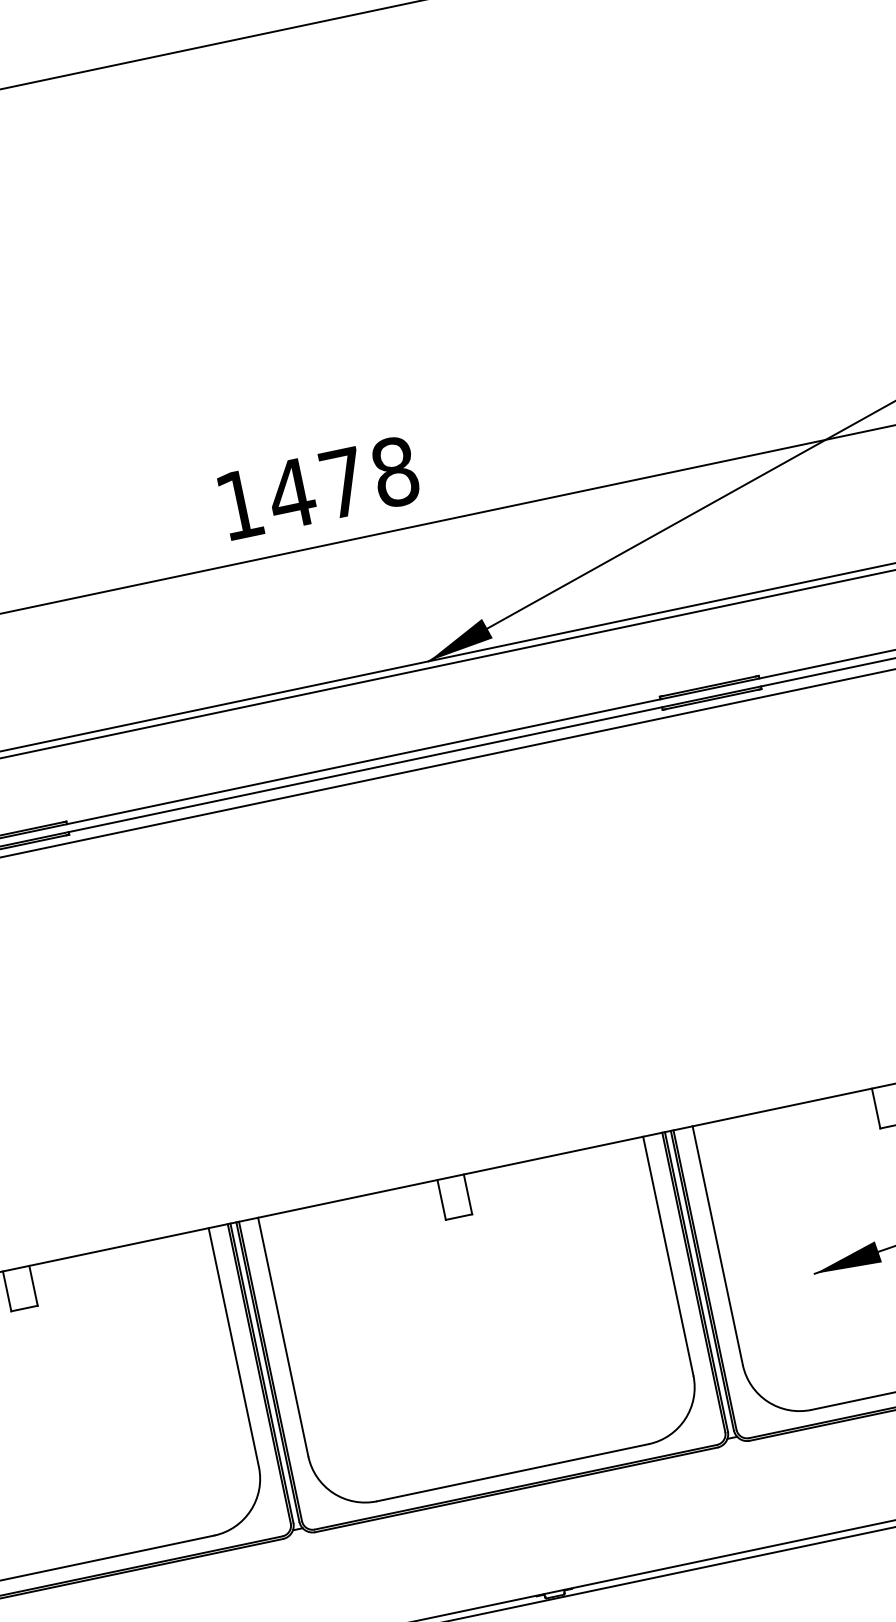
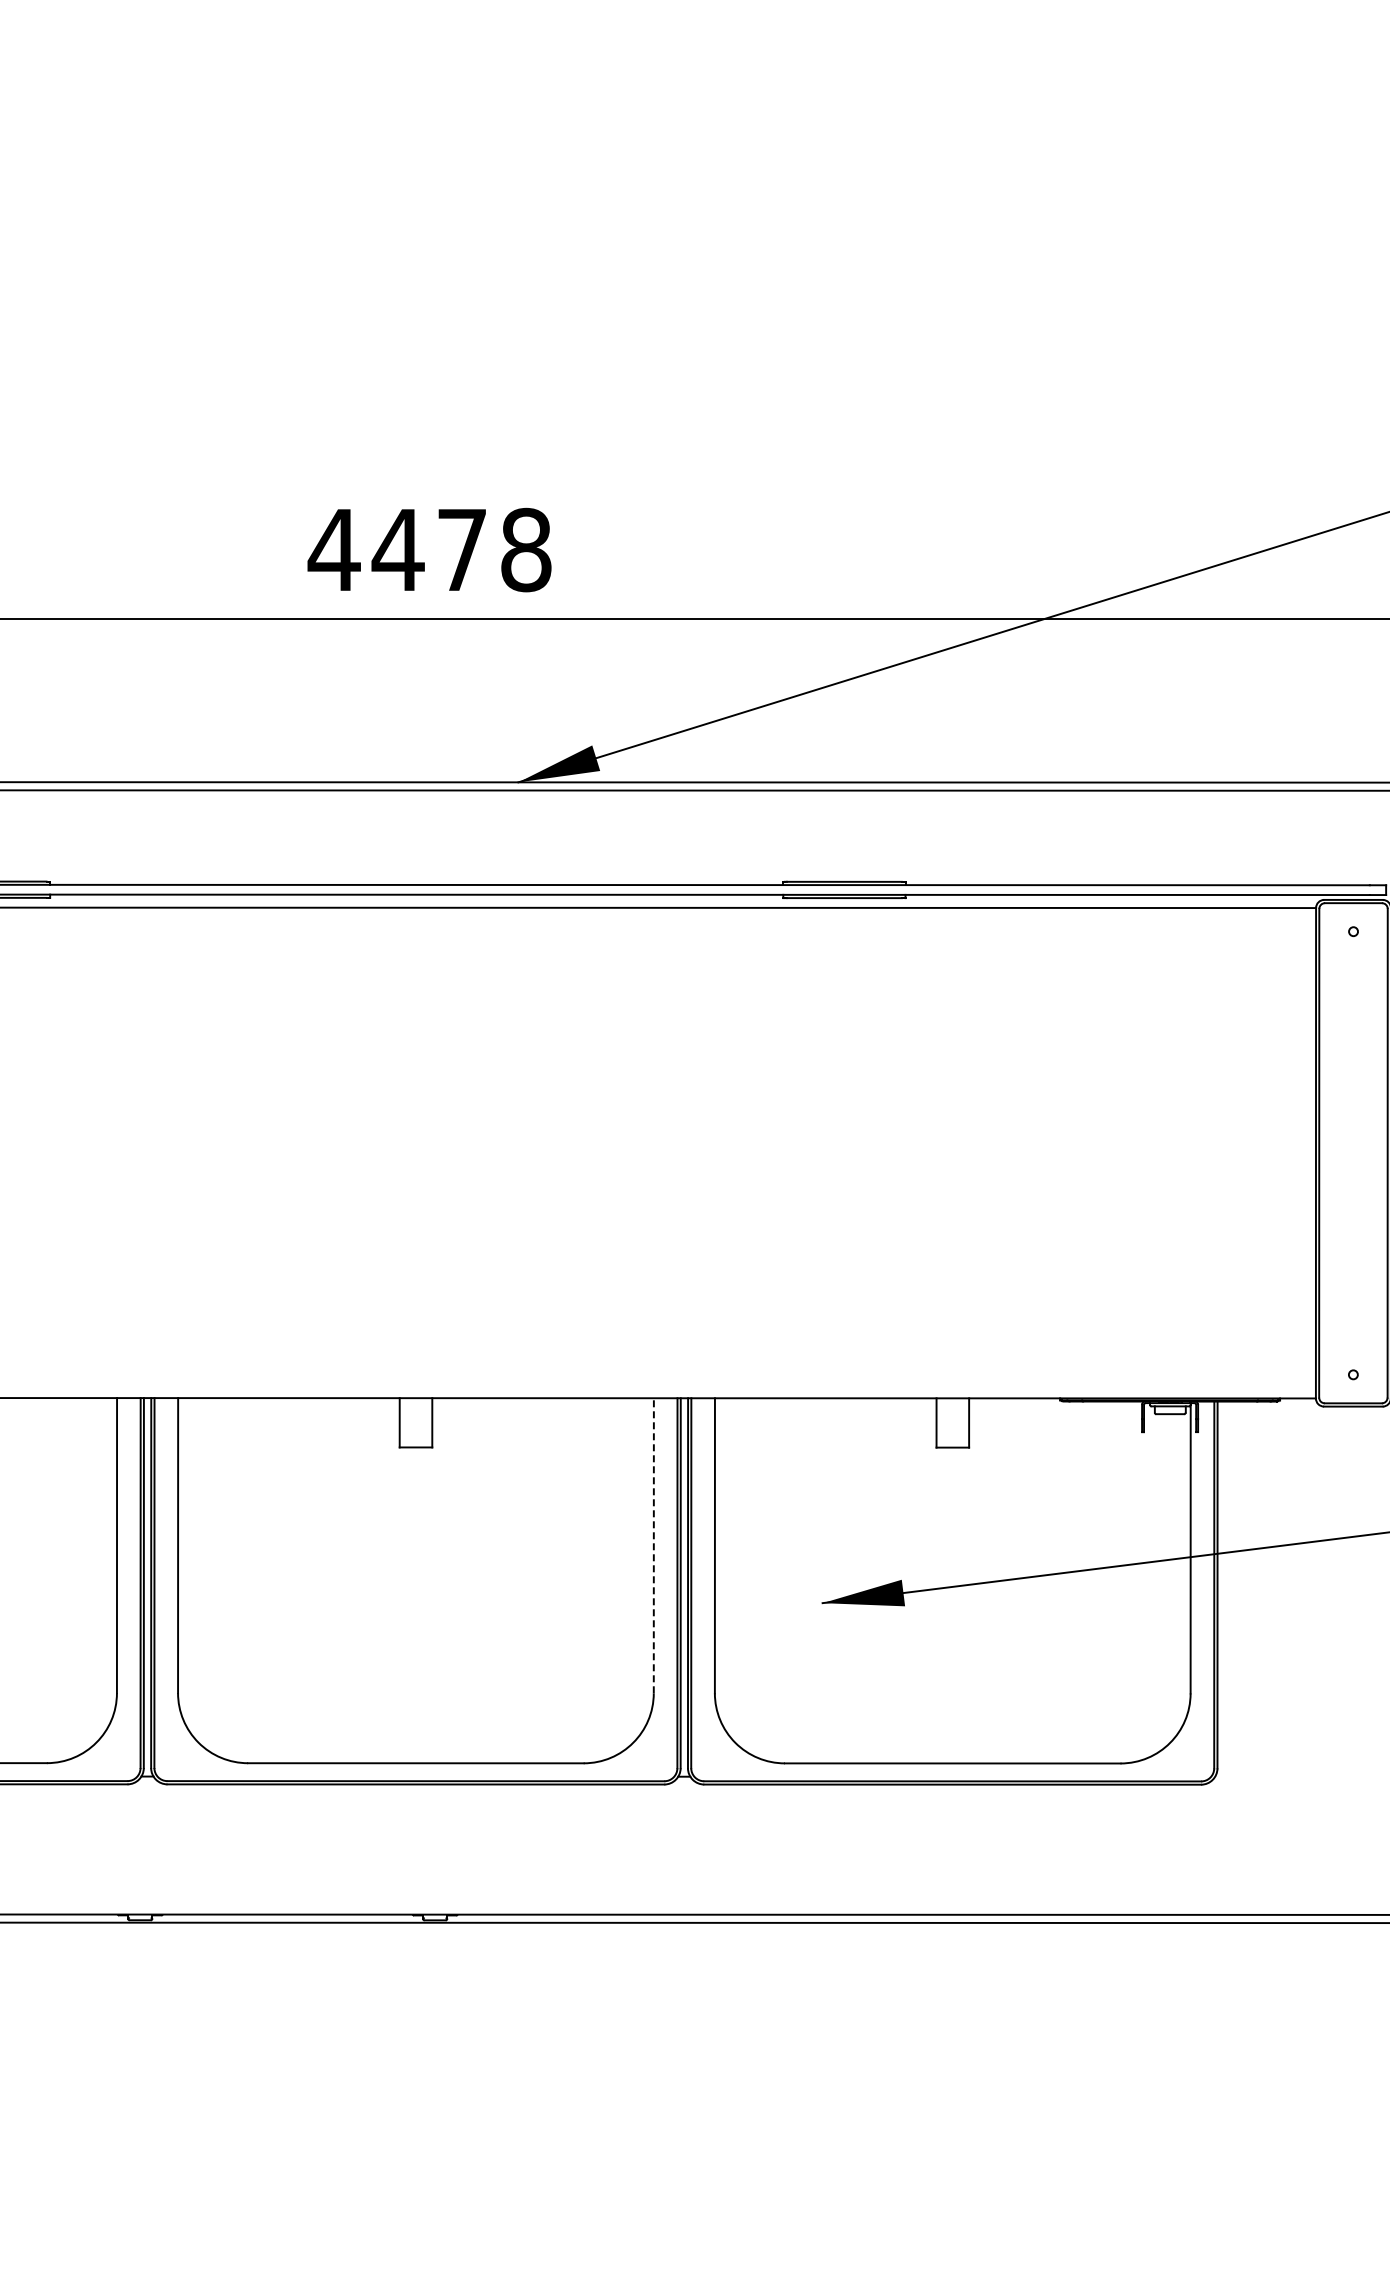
text: (239, 504) -> (333, 549), 1478 -> 4478
line: (667, 1255) -> (653, 1545), solid -> dashed

